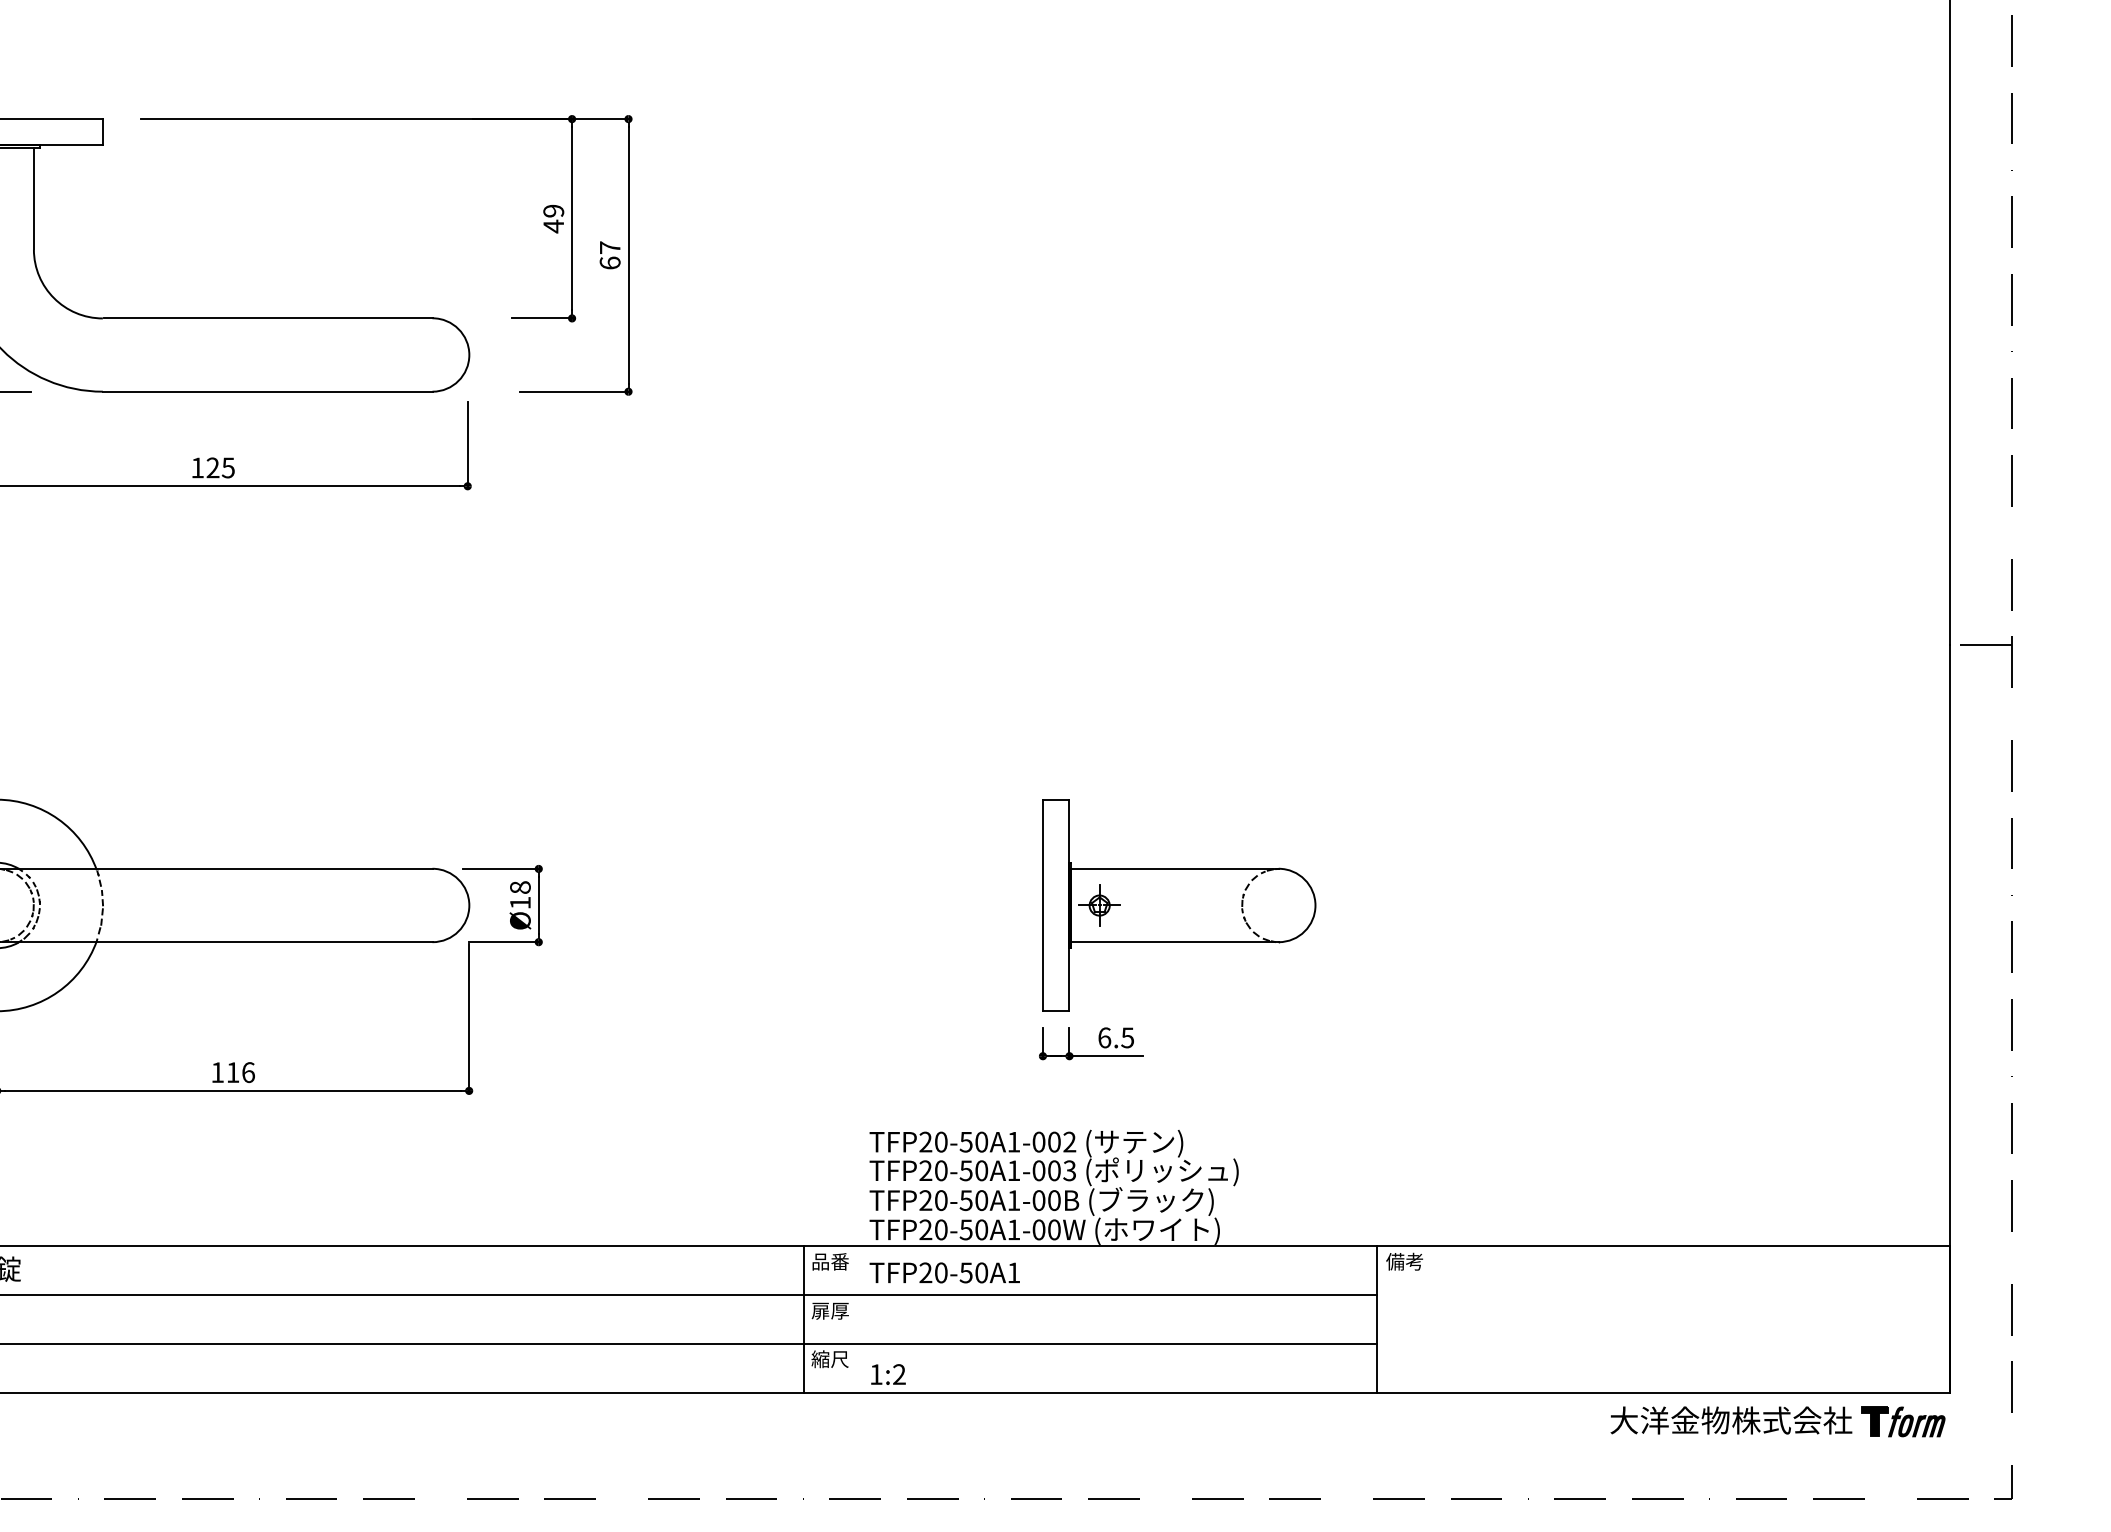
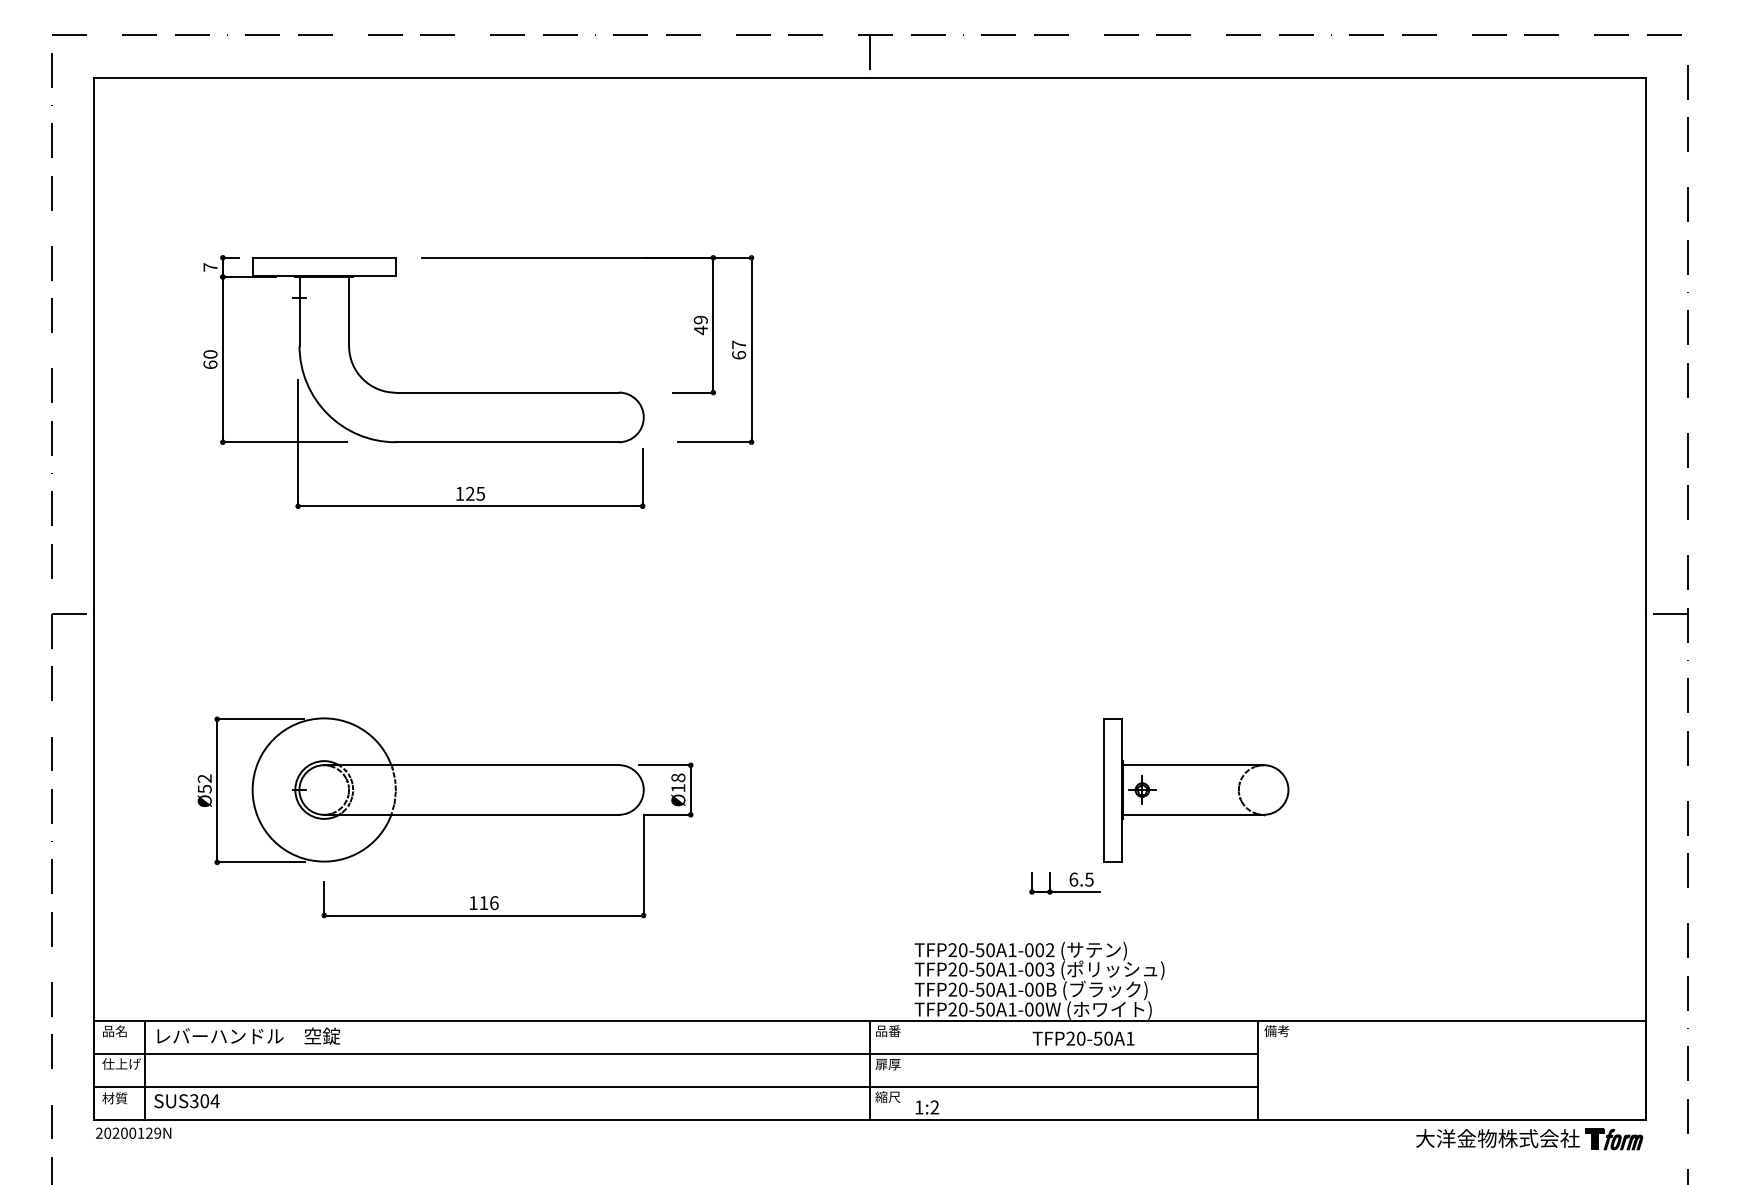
part: (1179, 906) -> (1196, 790), moved
text: (944, 1272) -> (1083, 1038), moved

